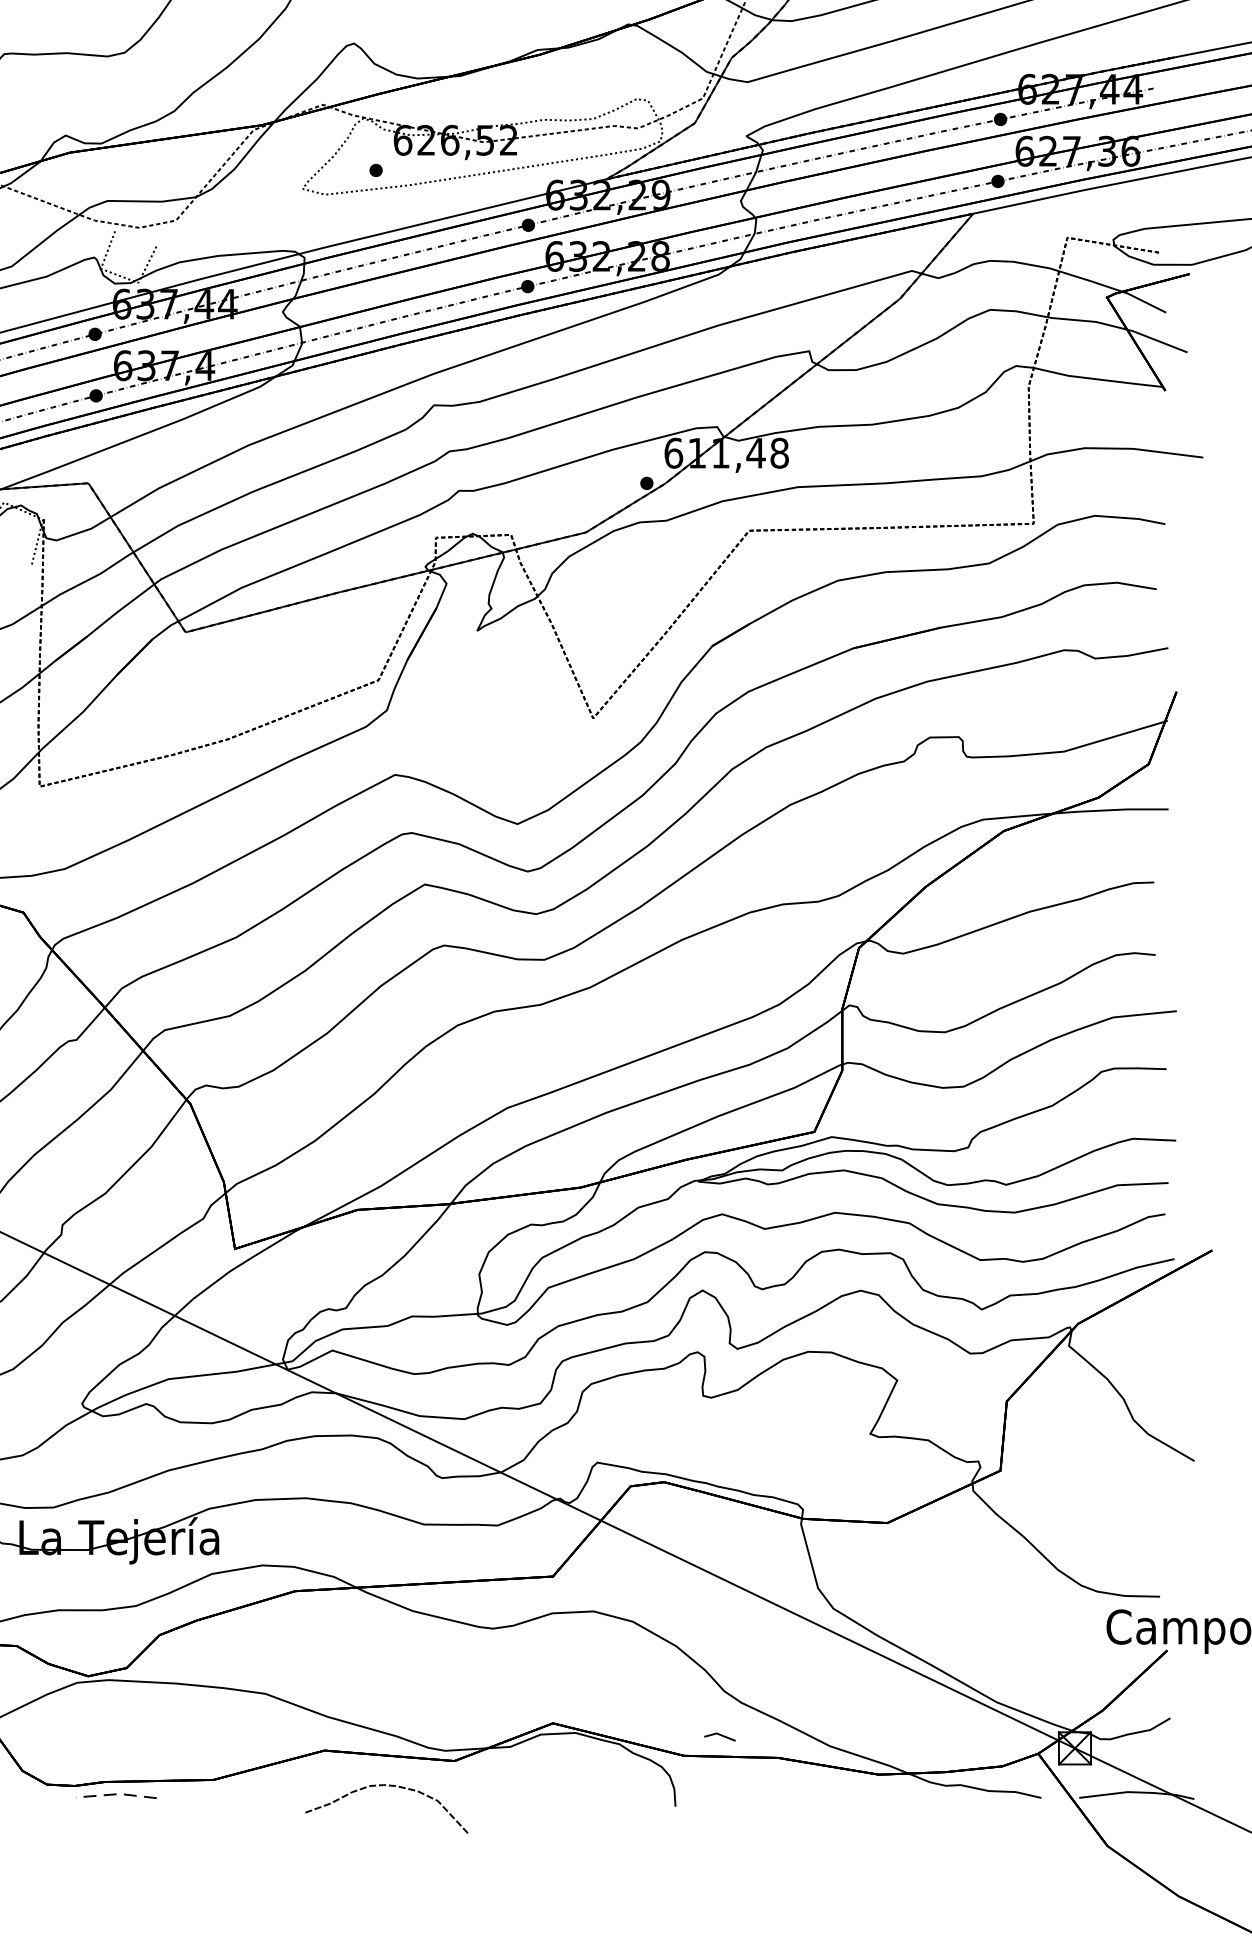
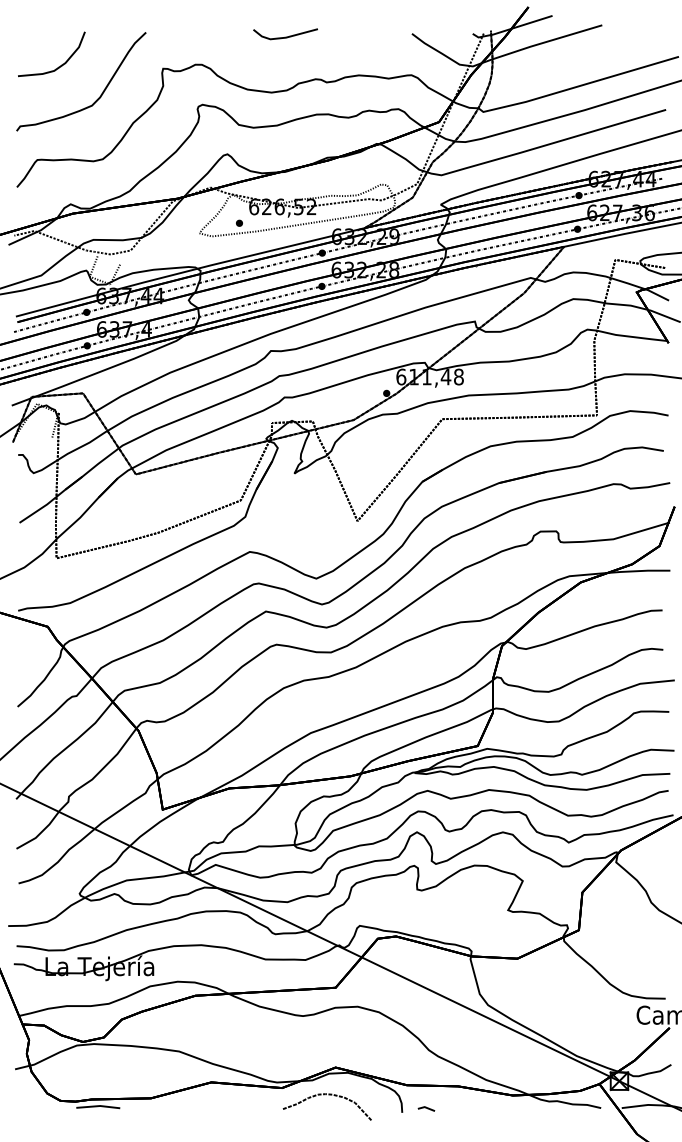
line: (720, 1736) -> (426, 1108), moved
curve: (385, 1787) -> (326, 1095), moved
line: (116, 1794) -> (98, 1106), dashed -> solid

